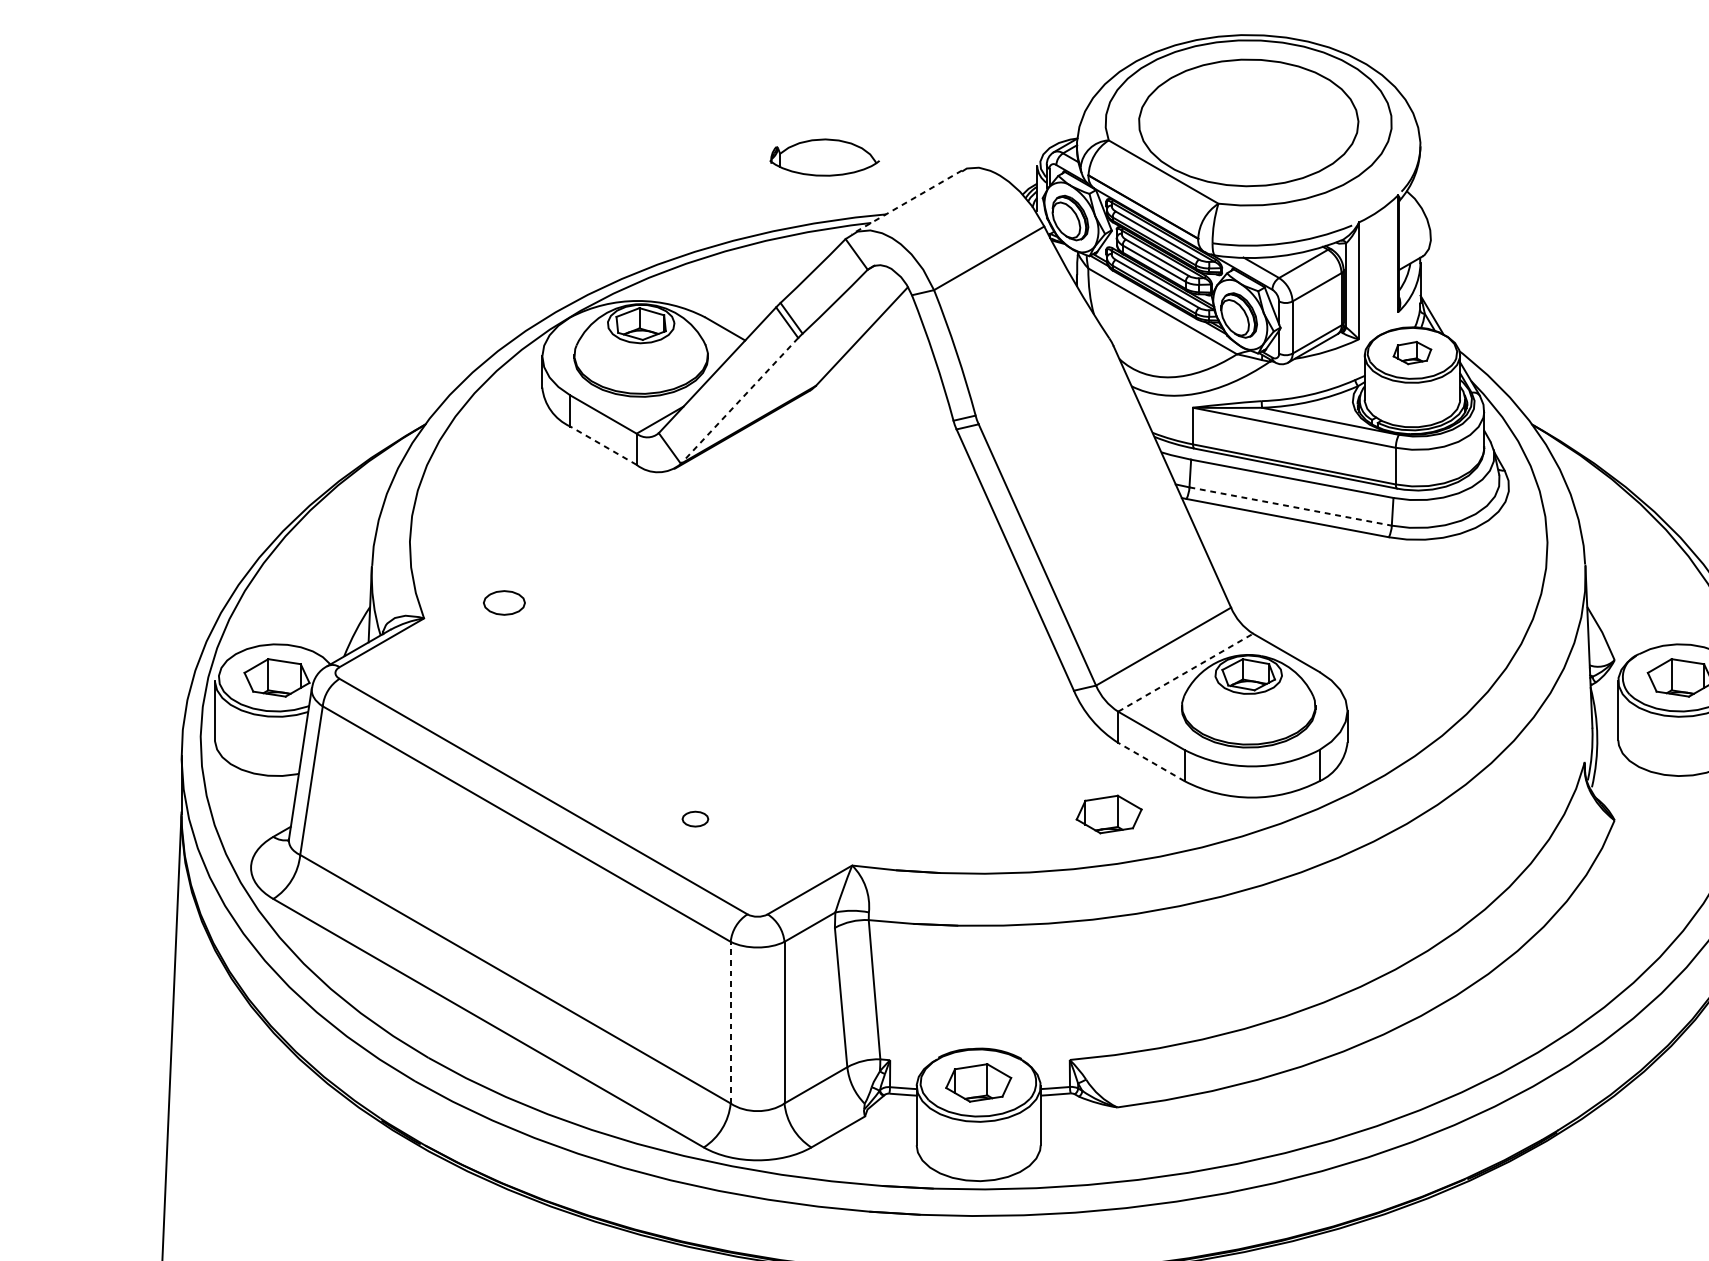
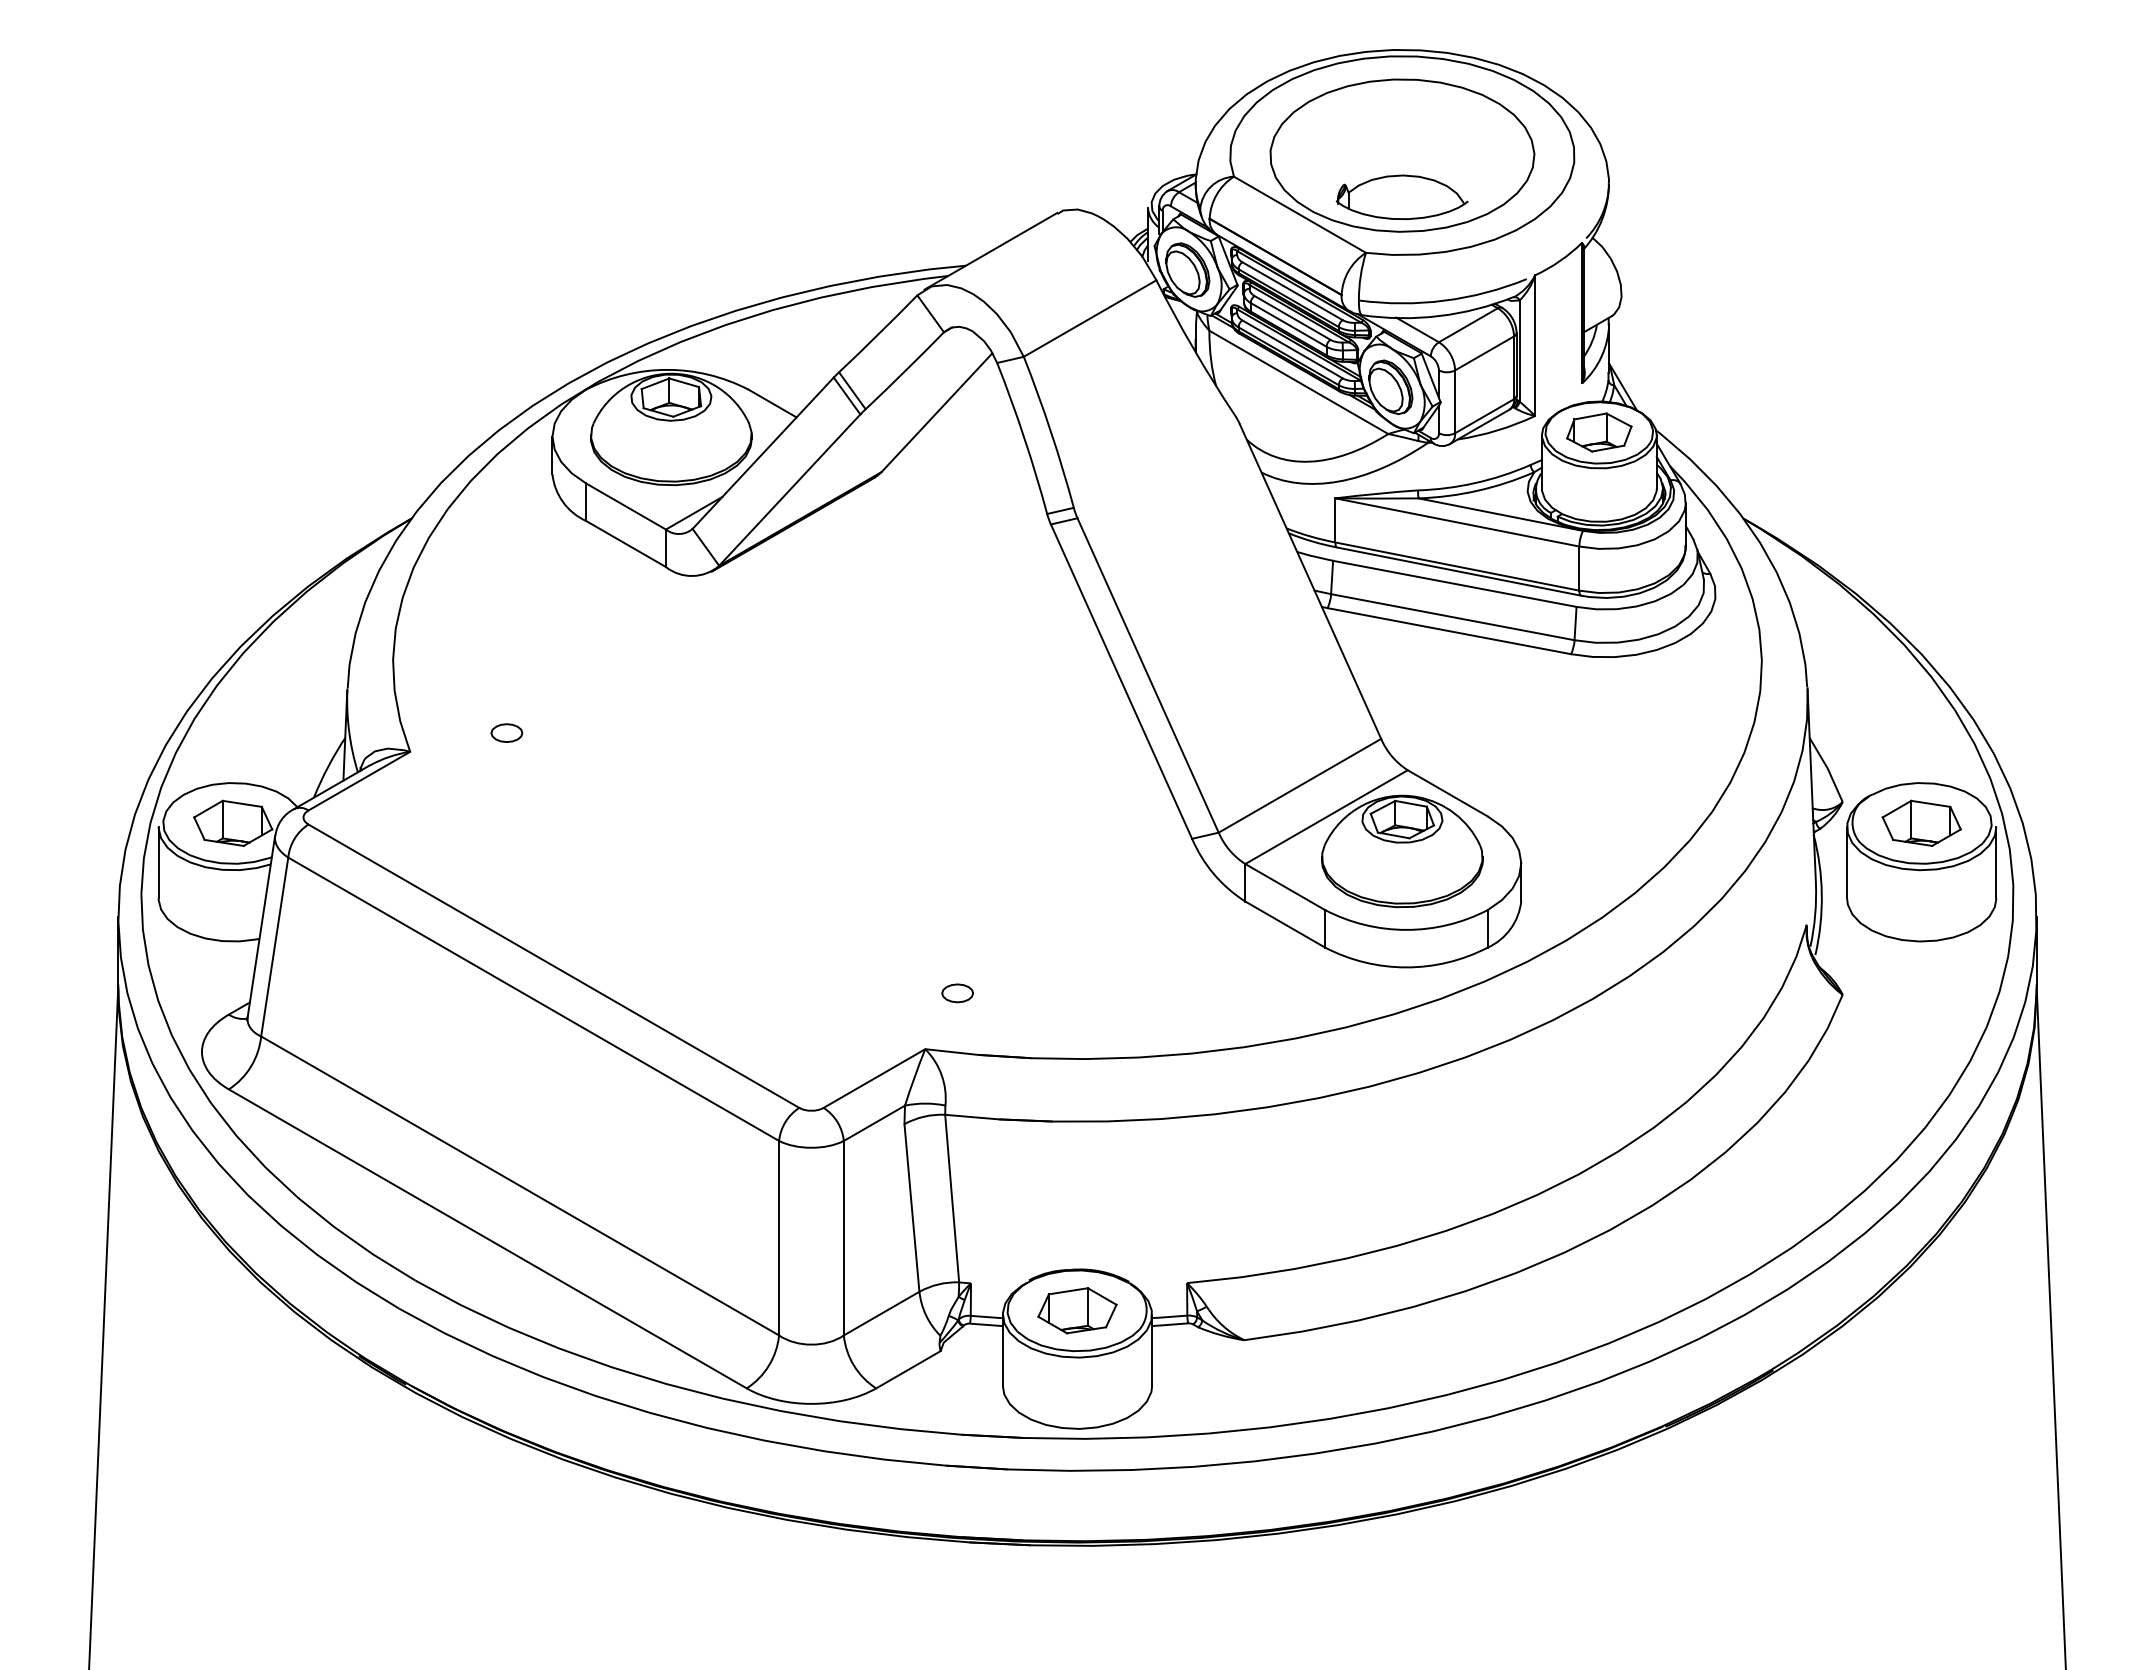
part: (824, 157) -> (1401, 197), moved
line: (906, 202) -> (990, 251), dashed -> solid
part: (1412, 353) -> (1599, 432), size x1.43
line: (739, 401) -> (789, 490), dashed -> solid
line: (603, 445) -> (625, 543), dashed -> solid
line: (1290, 506) -> (1452, 617), dashed -> solid
part: (504, 602) -> (506, 732), size x0.62
line: (1185, 673) -> (1326, 817), dashed -> solid
line: (1150, 761) -> (1284, 924), dashed -> solid
part: (1109, 814) -> (1234, 987), removed
part: (695, 819) -> (957, 993), moved
line: (731, 1022) -> (779, 1237), dashed -> solid

